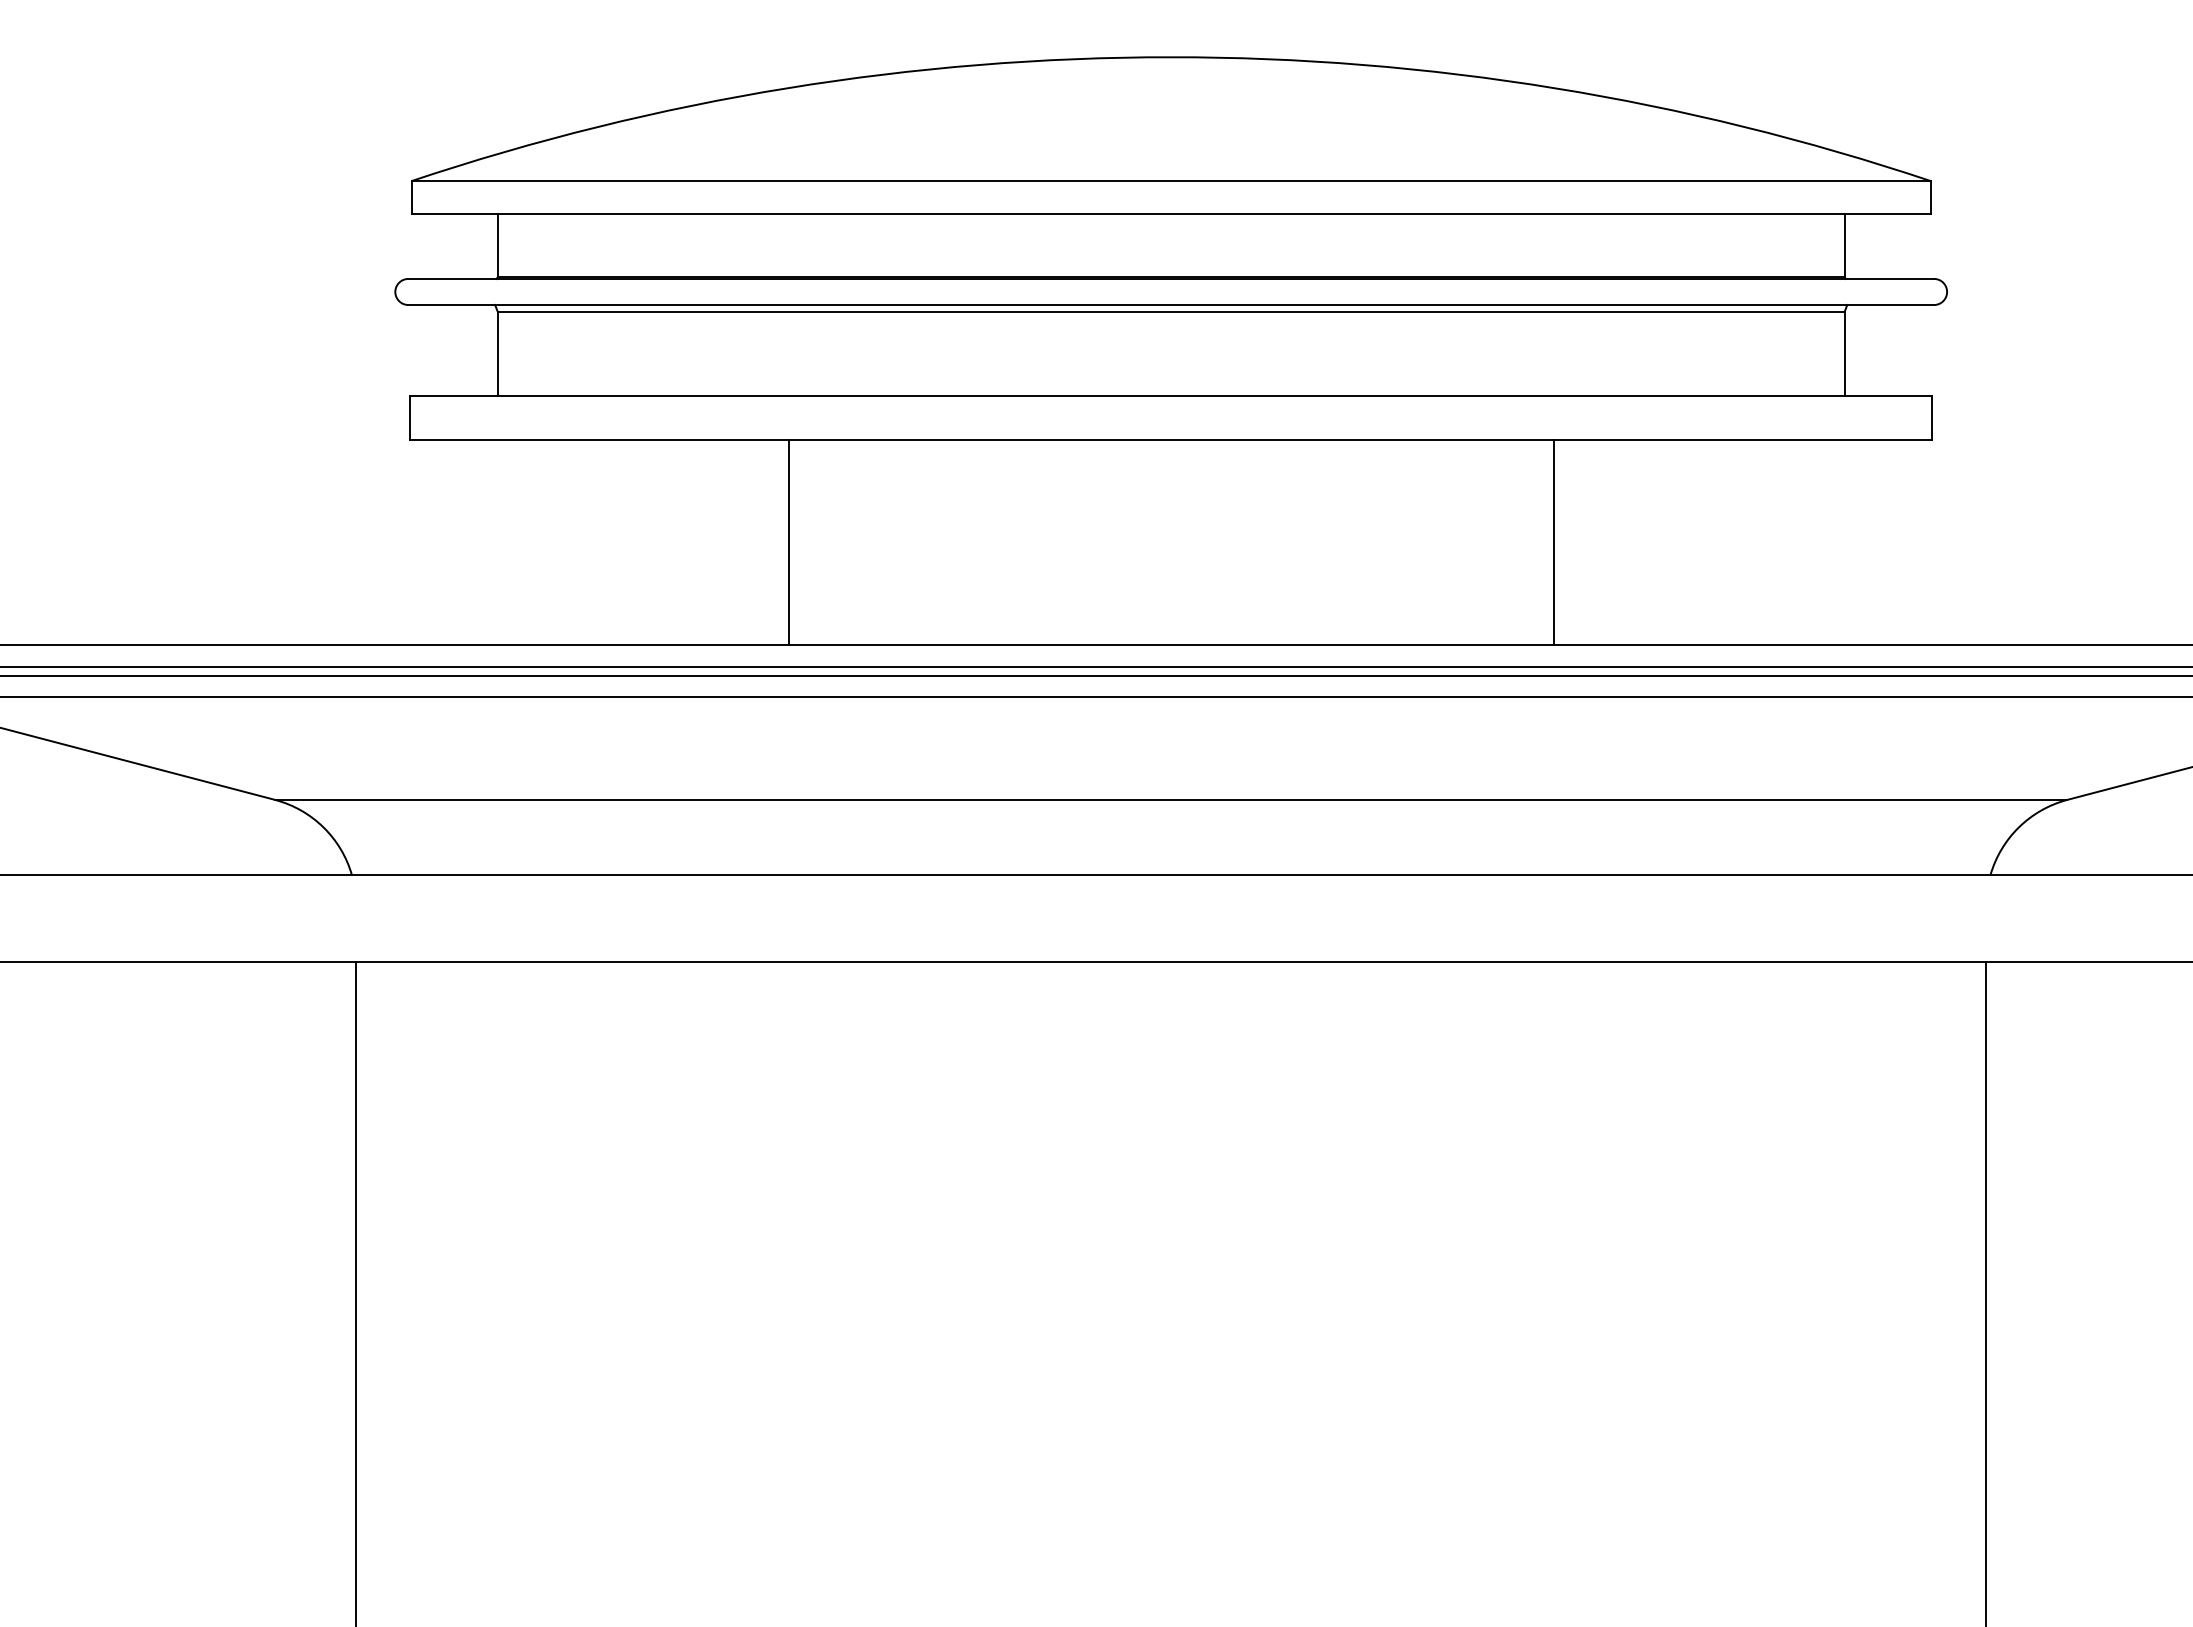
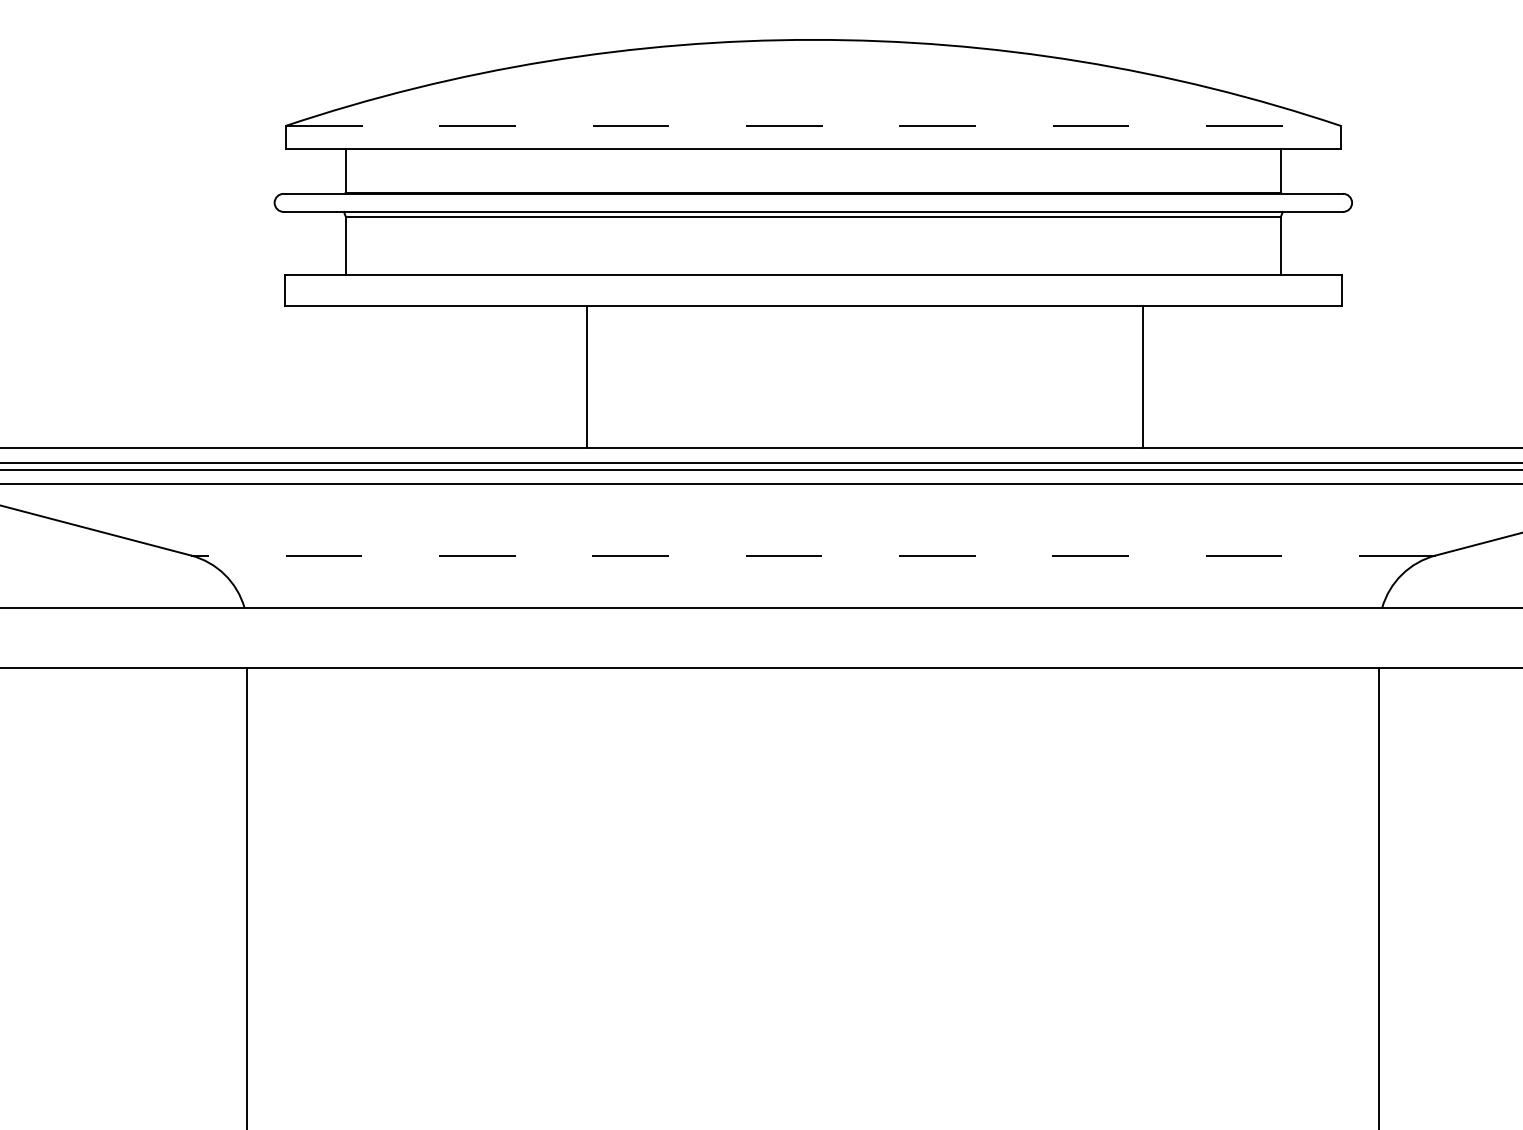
line: (1171, 180) -> (813, 125), solid -> dashed
line: (788, 542) -> (586, 376), moved
line: (1554, 542) -> (1143, 376), moved
line: (1169, 799) -> (812, 555), solid -> dashed

